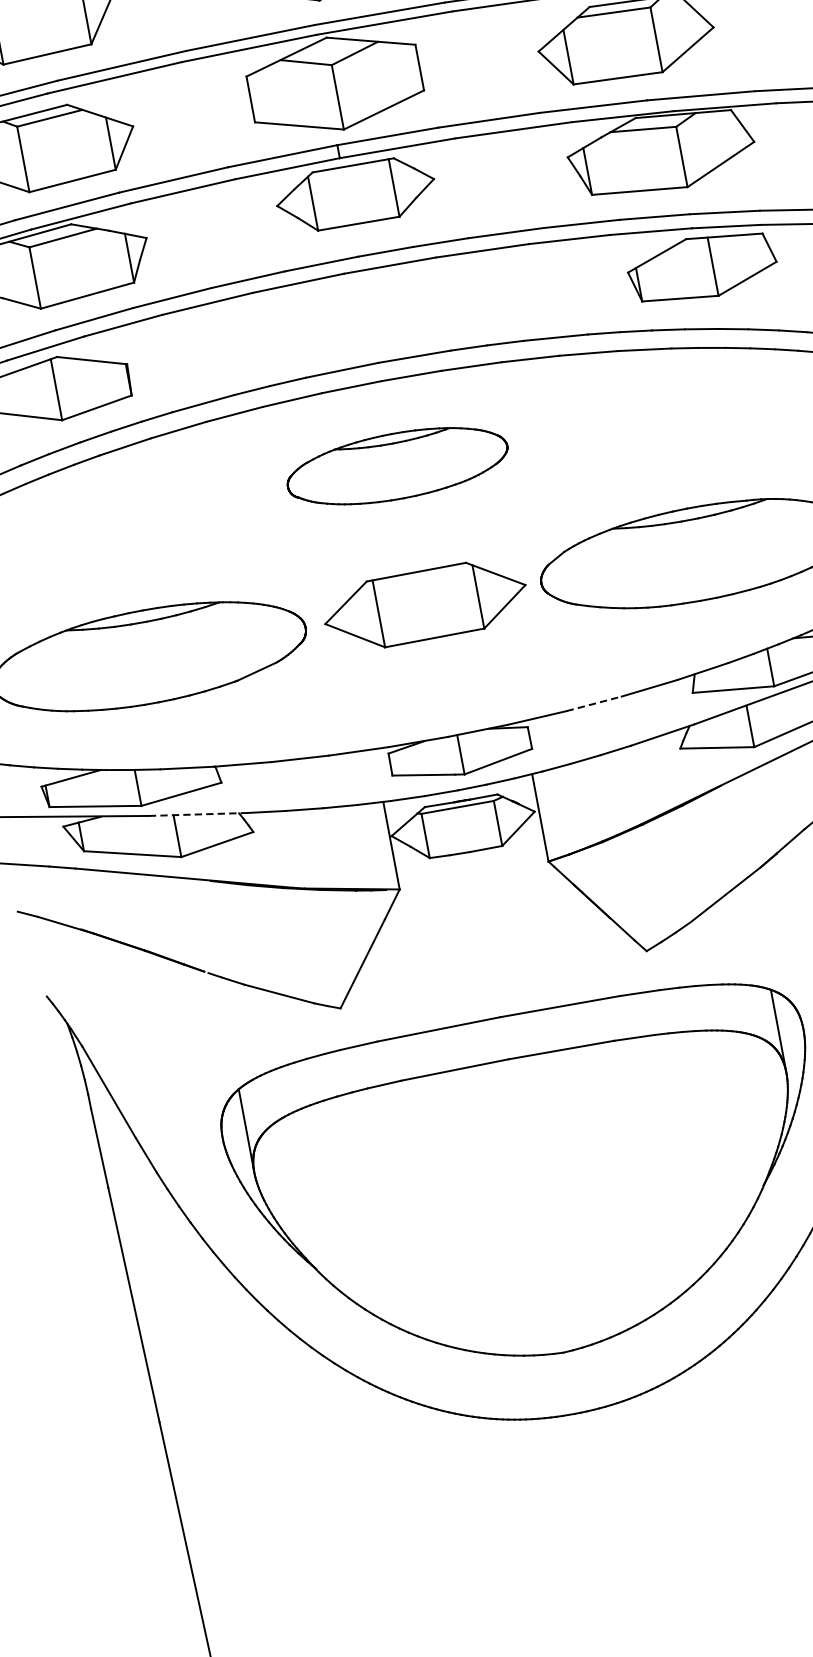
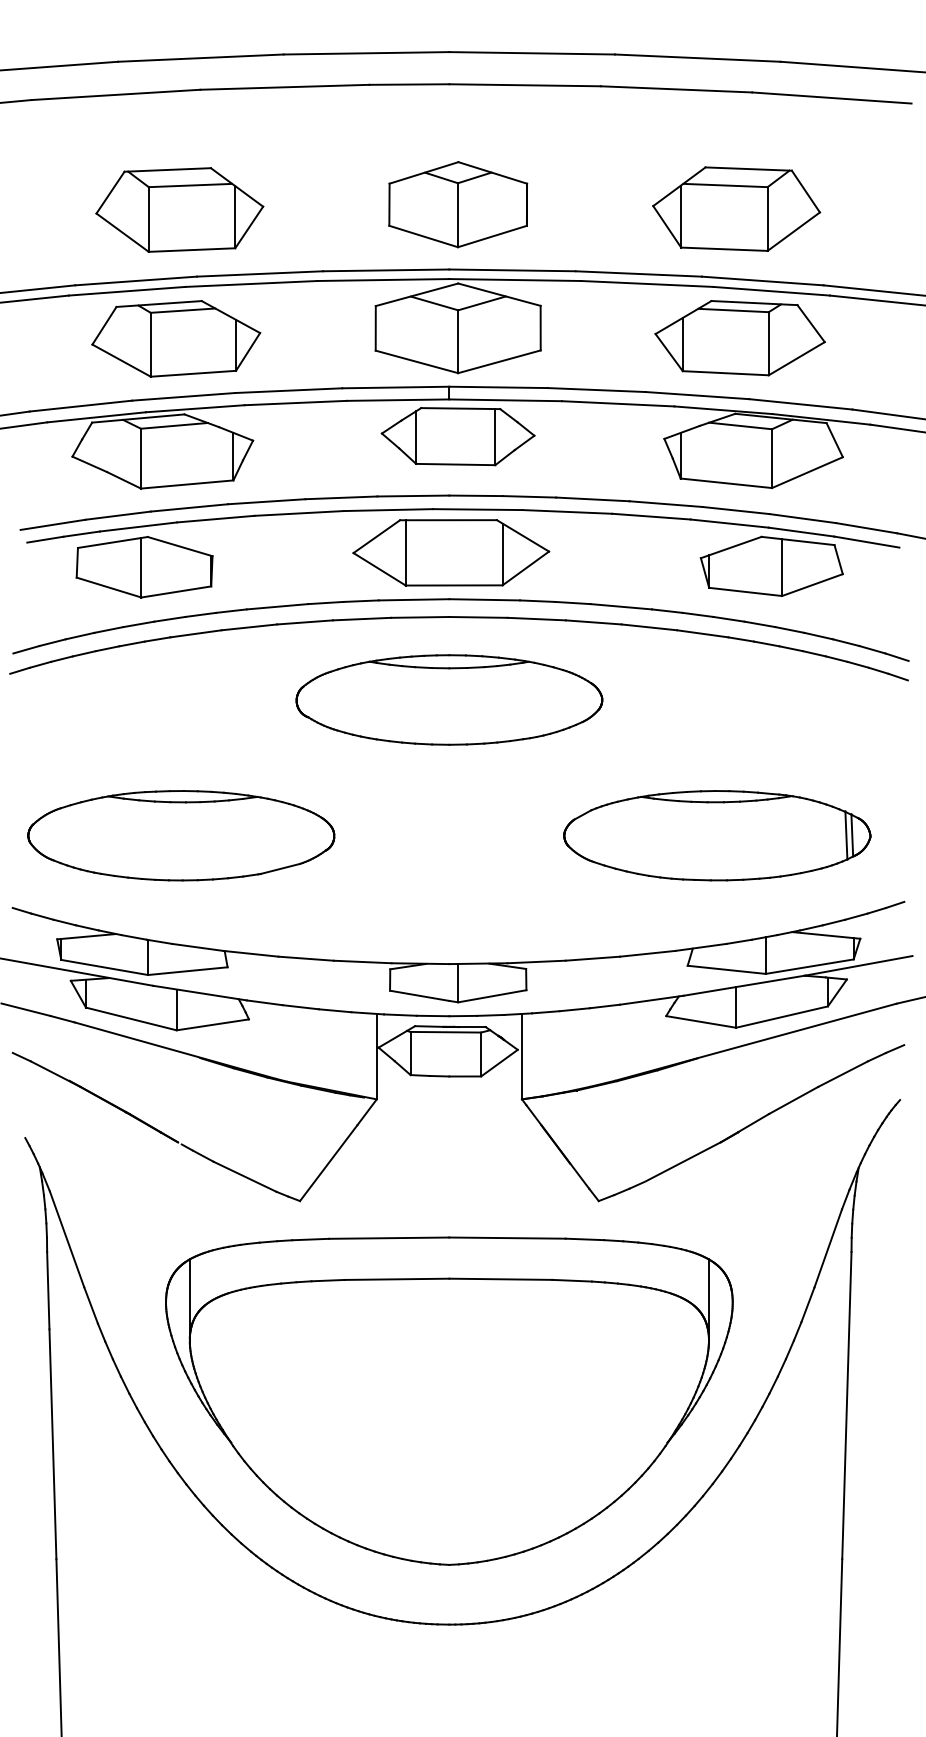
part: (397, 465) -> (449, 699), size x1.43
part: (425, 604) -> (451, 552), moved
line: (594, 703) -> (593, 958), dashed -> solid
line: (198, 814) -> (200, 993), dashed -> solid

